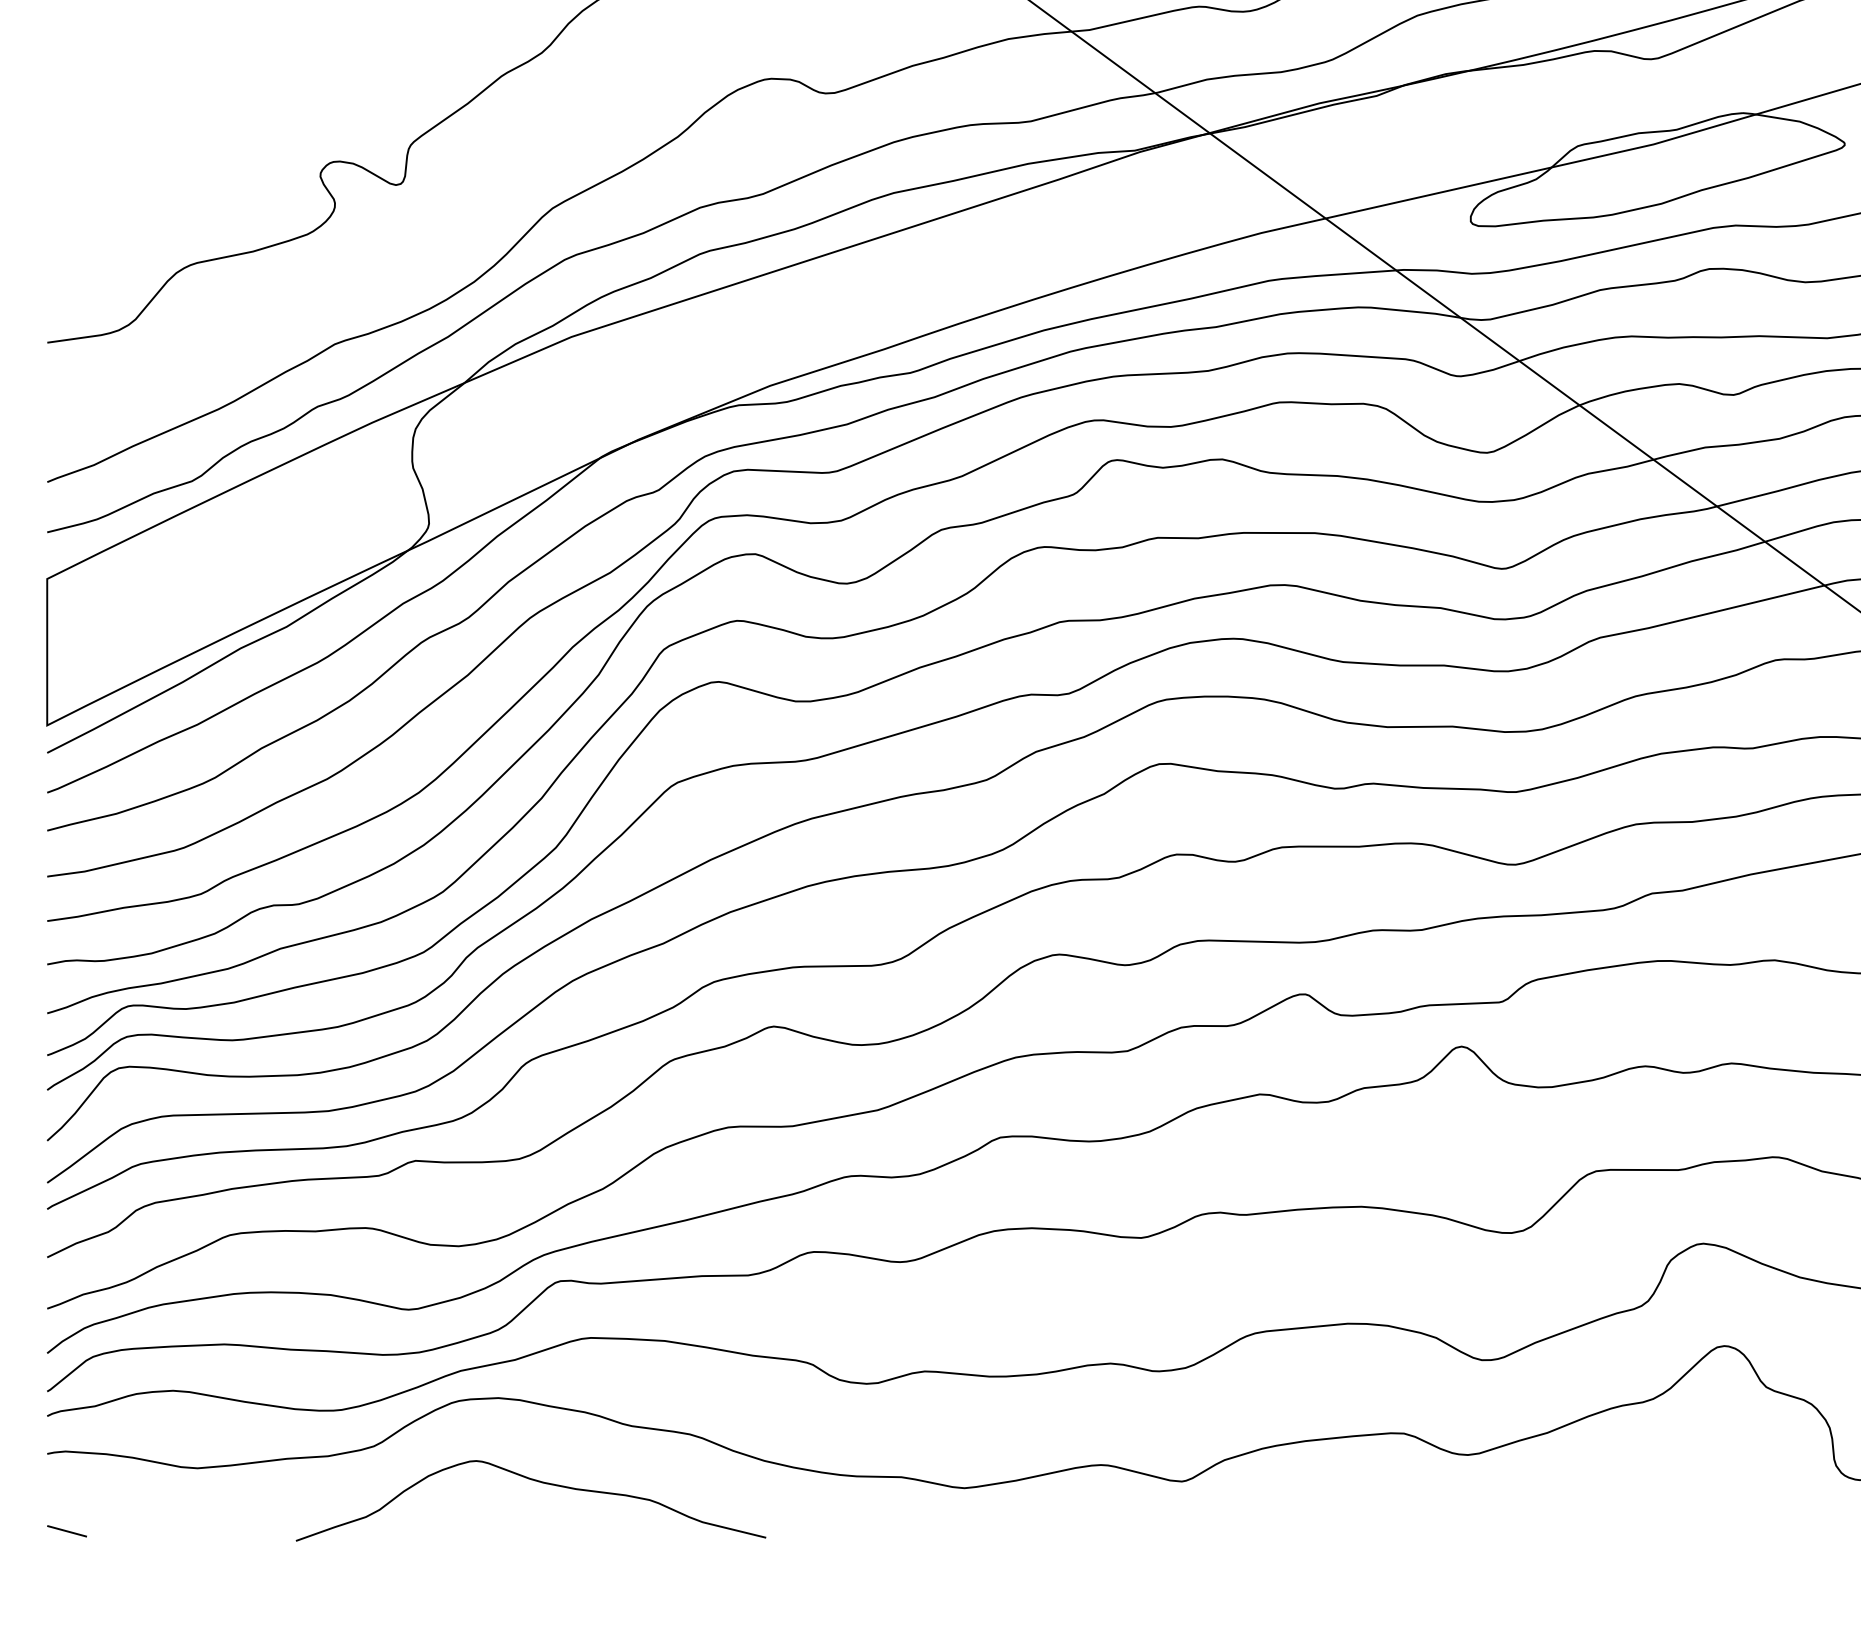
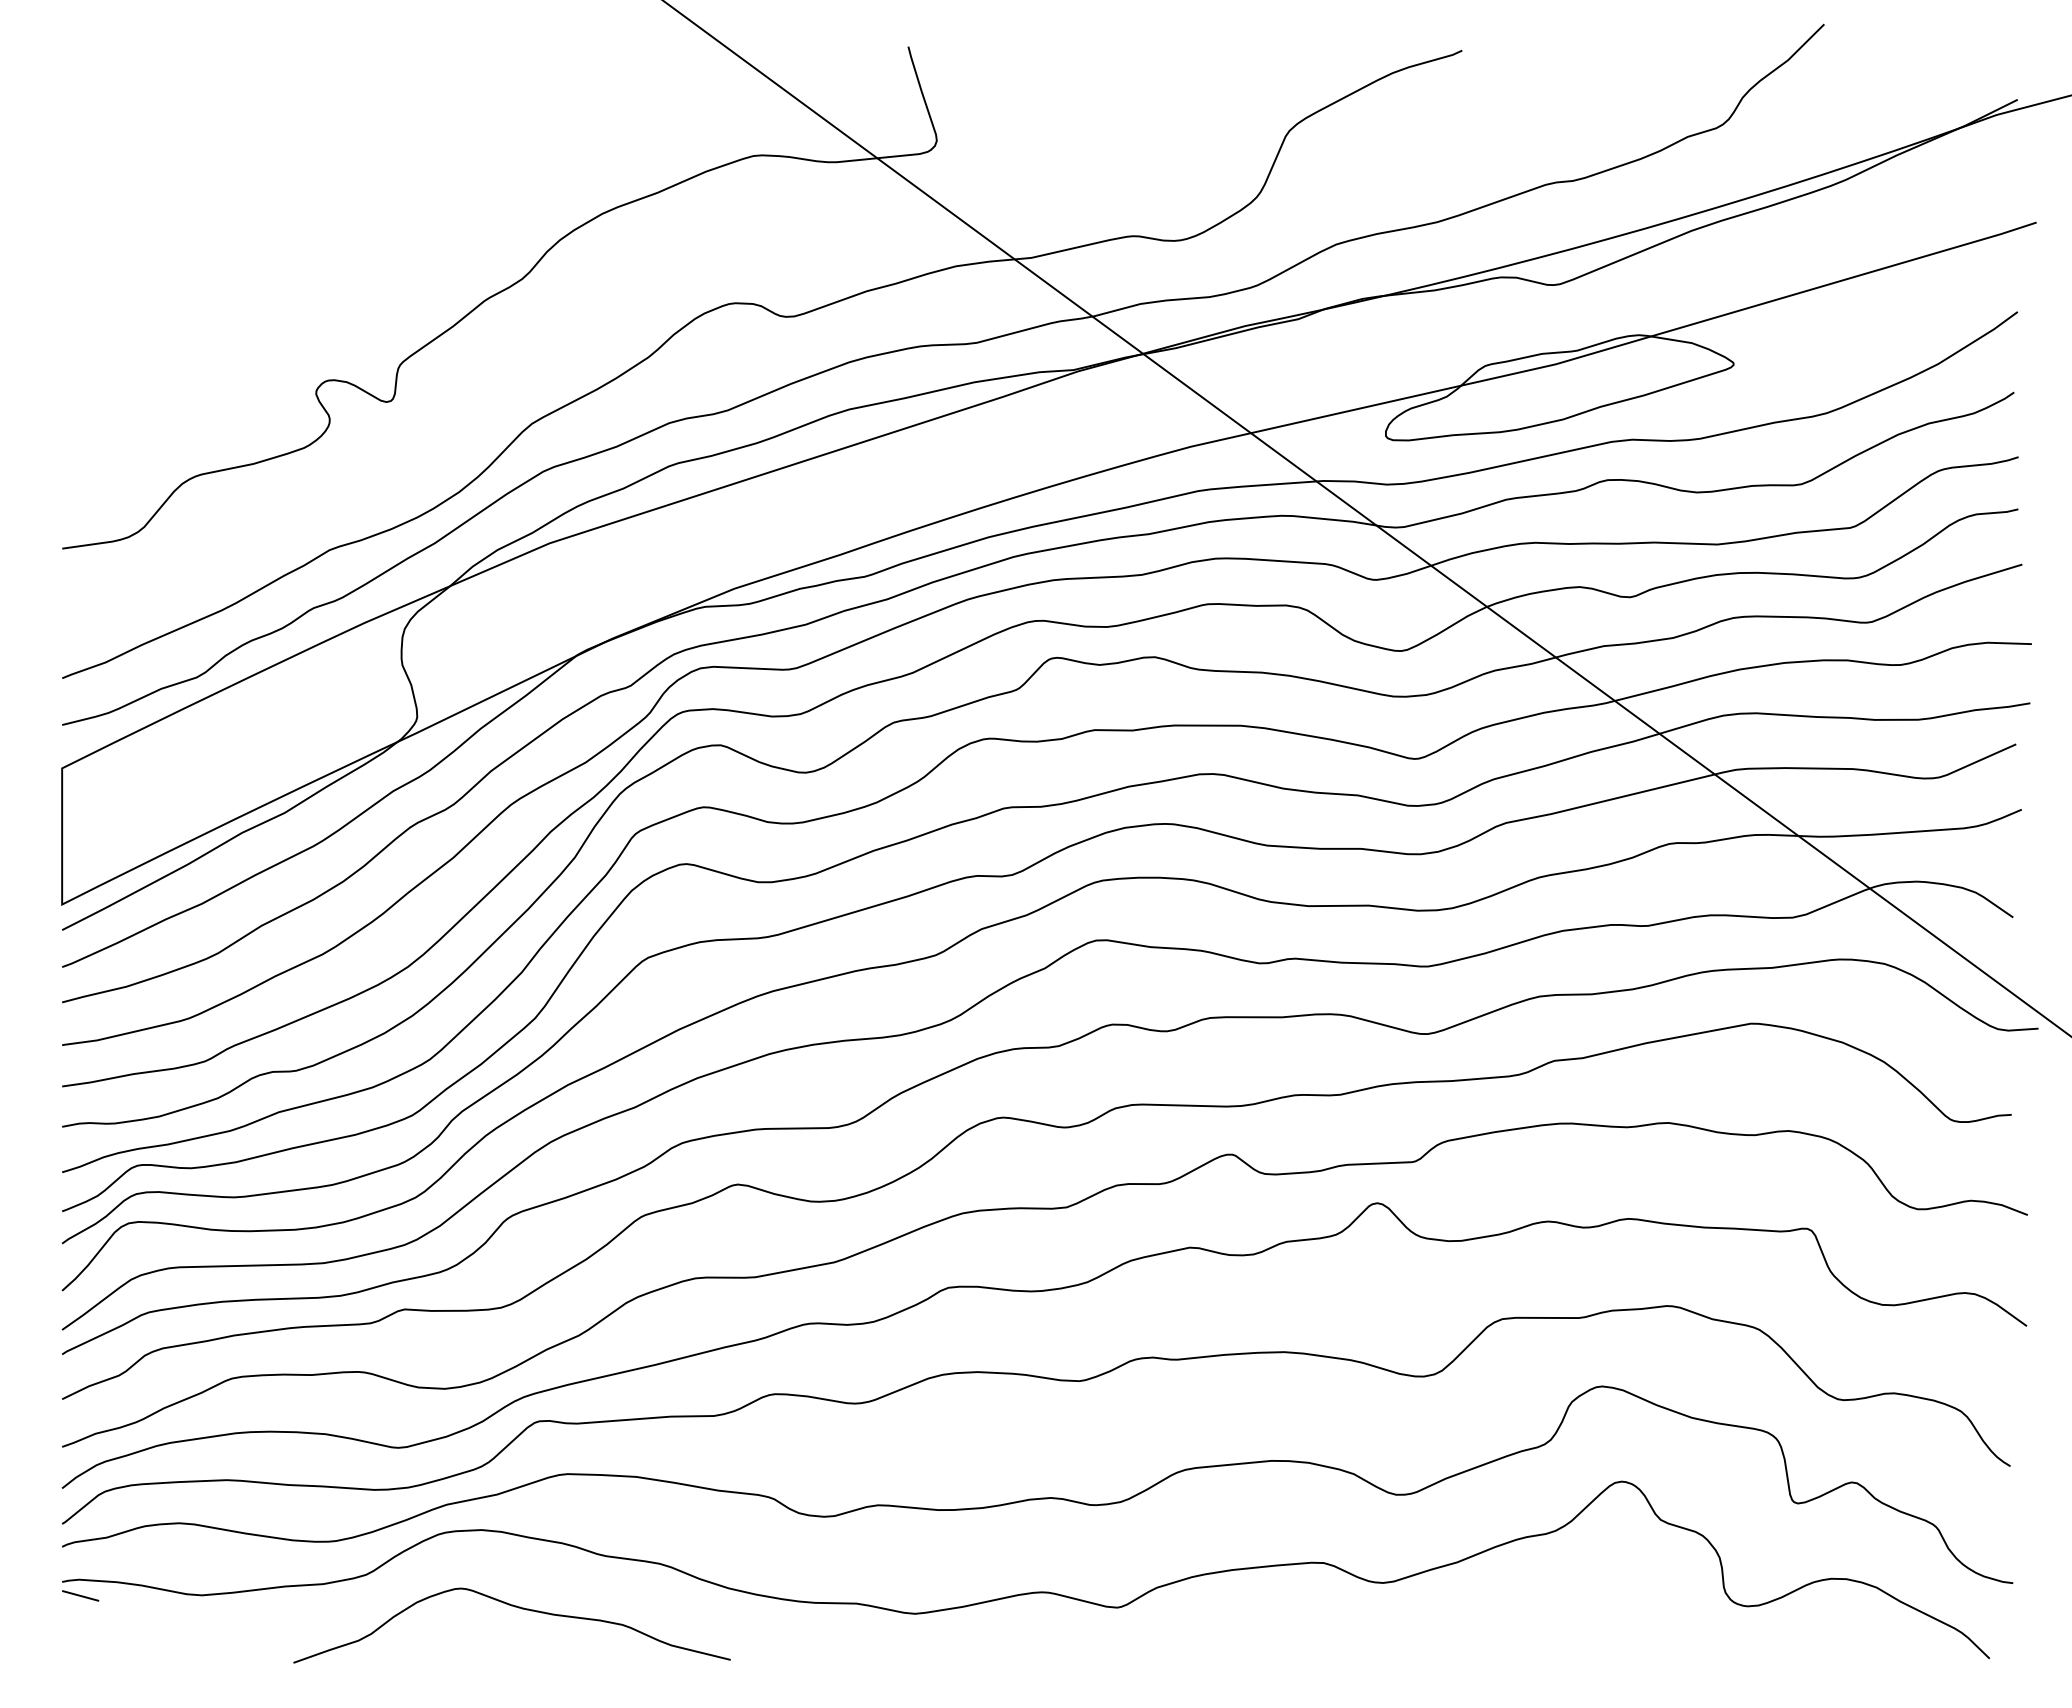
line: (66, 1530) -> (80, 1595), moved

